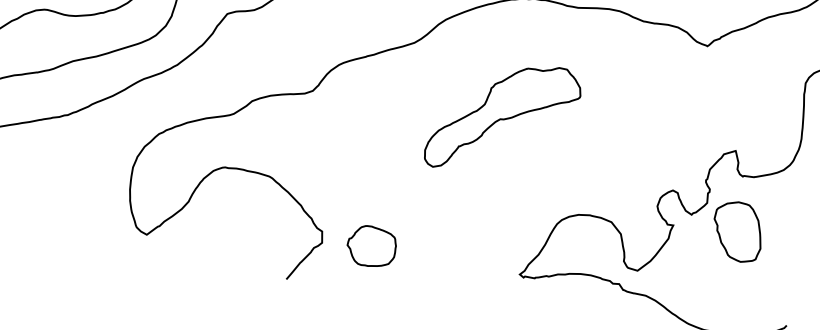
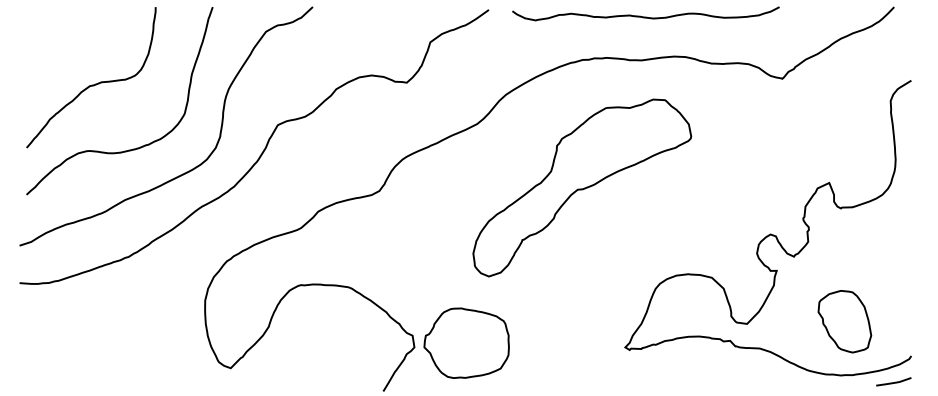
part: (503, 118) -> (582, 187), size x1.43
part: (737, 231) -> (844, 321), moved
part: (371, 246) -> (466, 342), size x1.67

